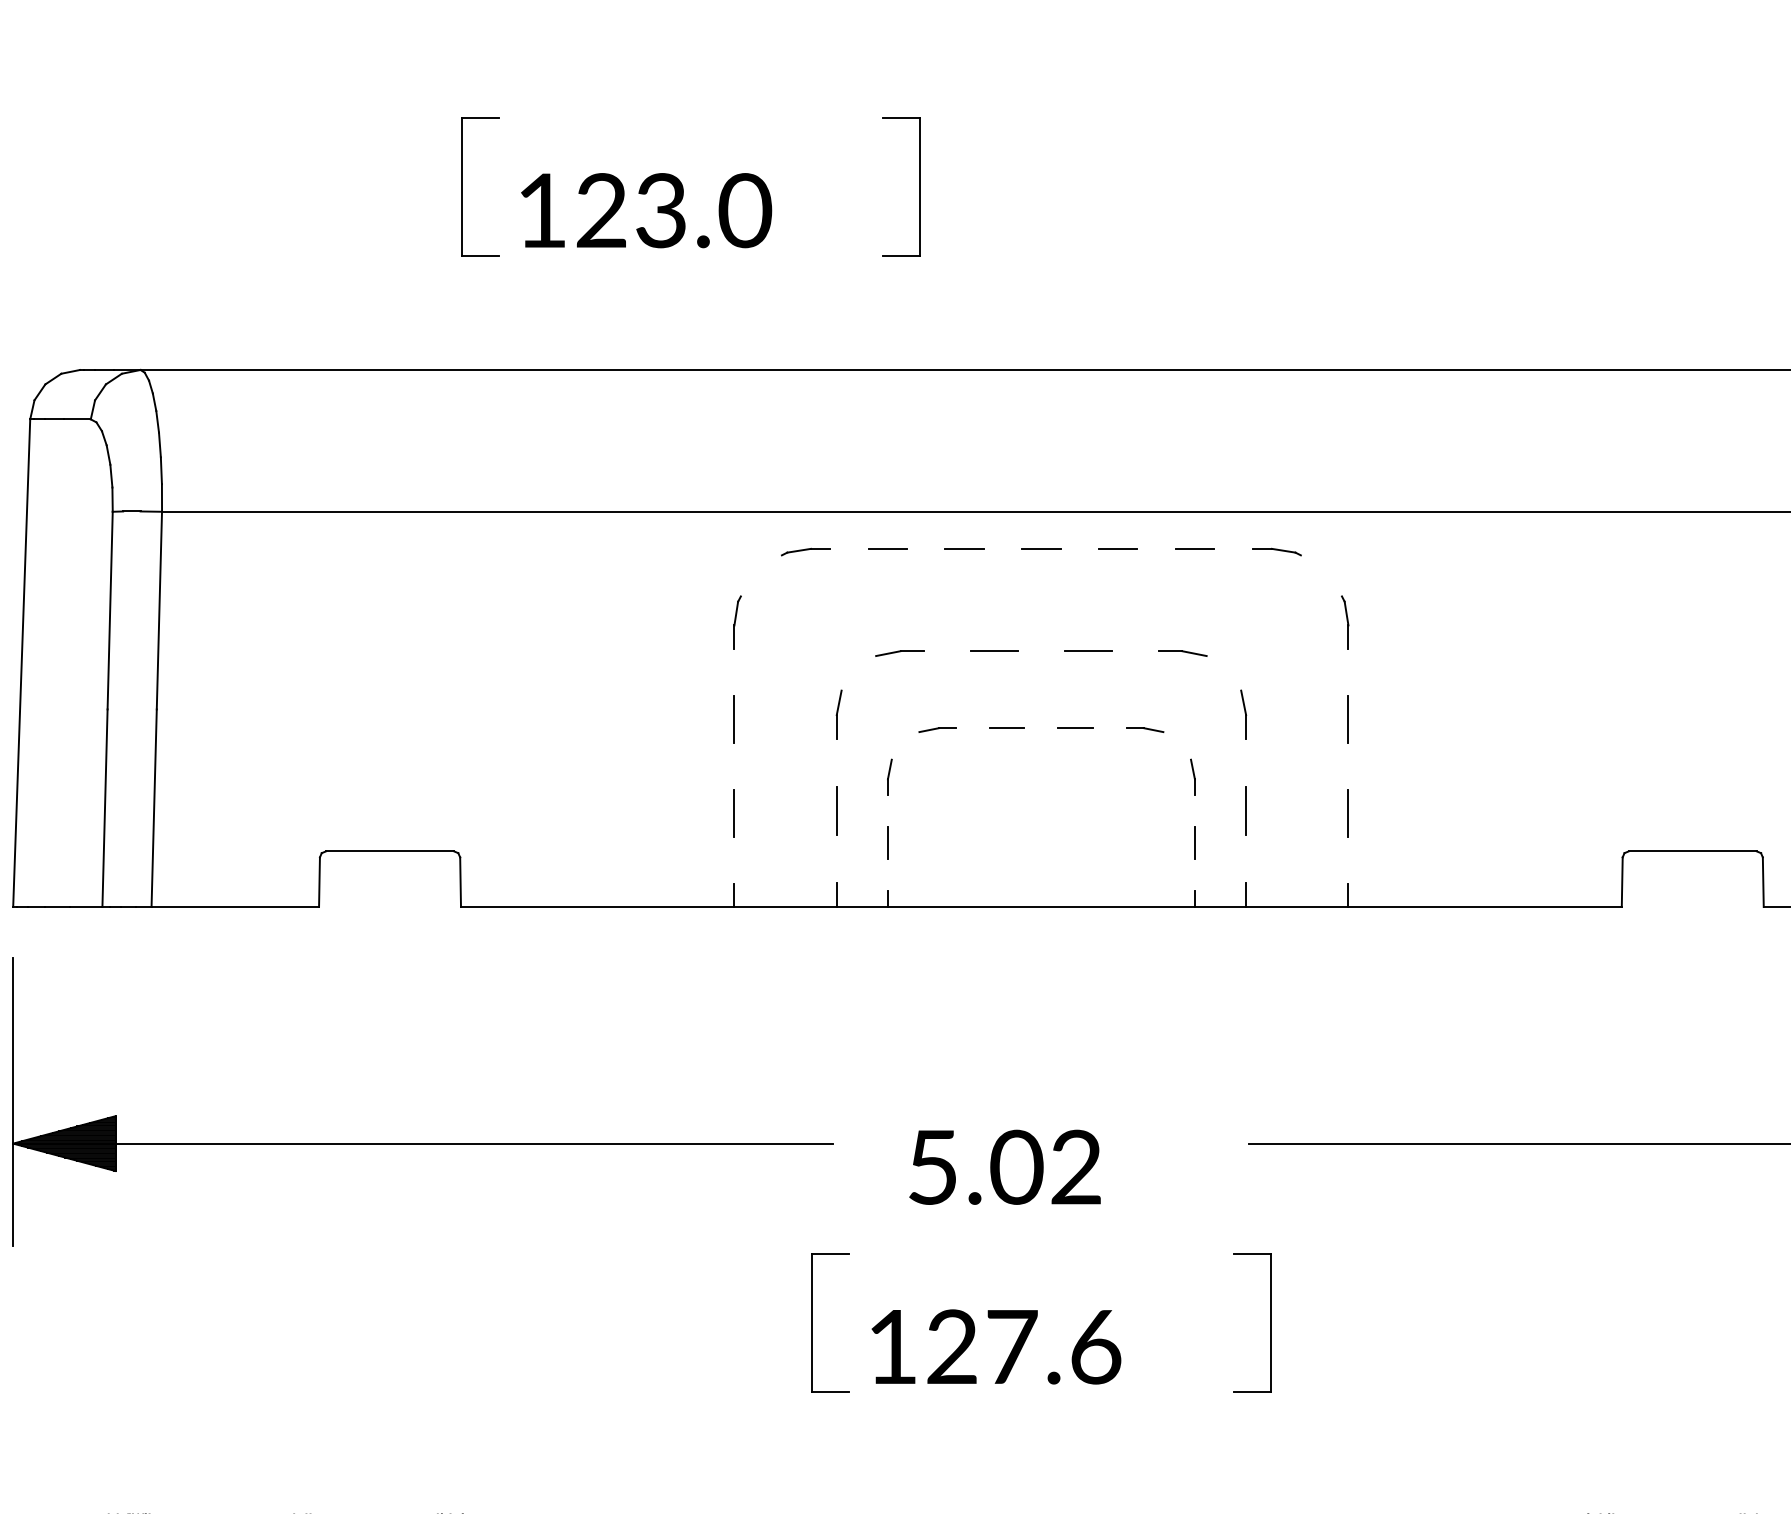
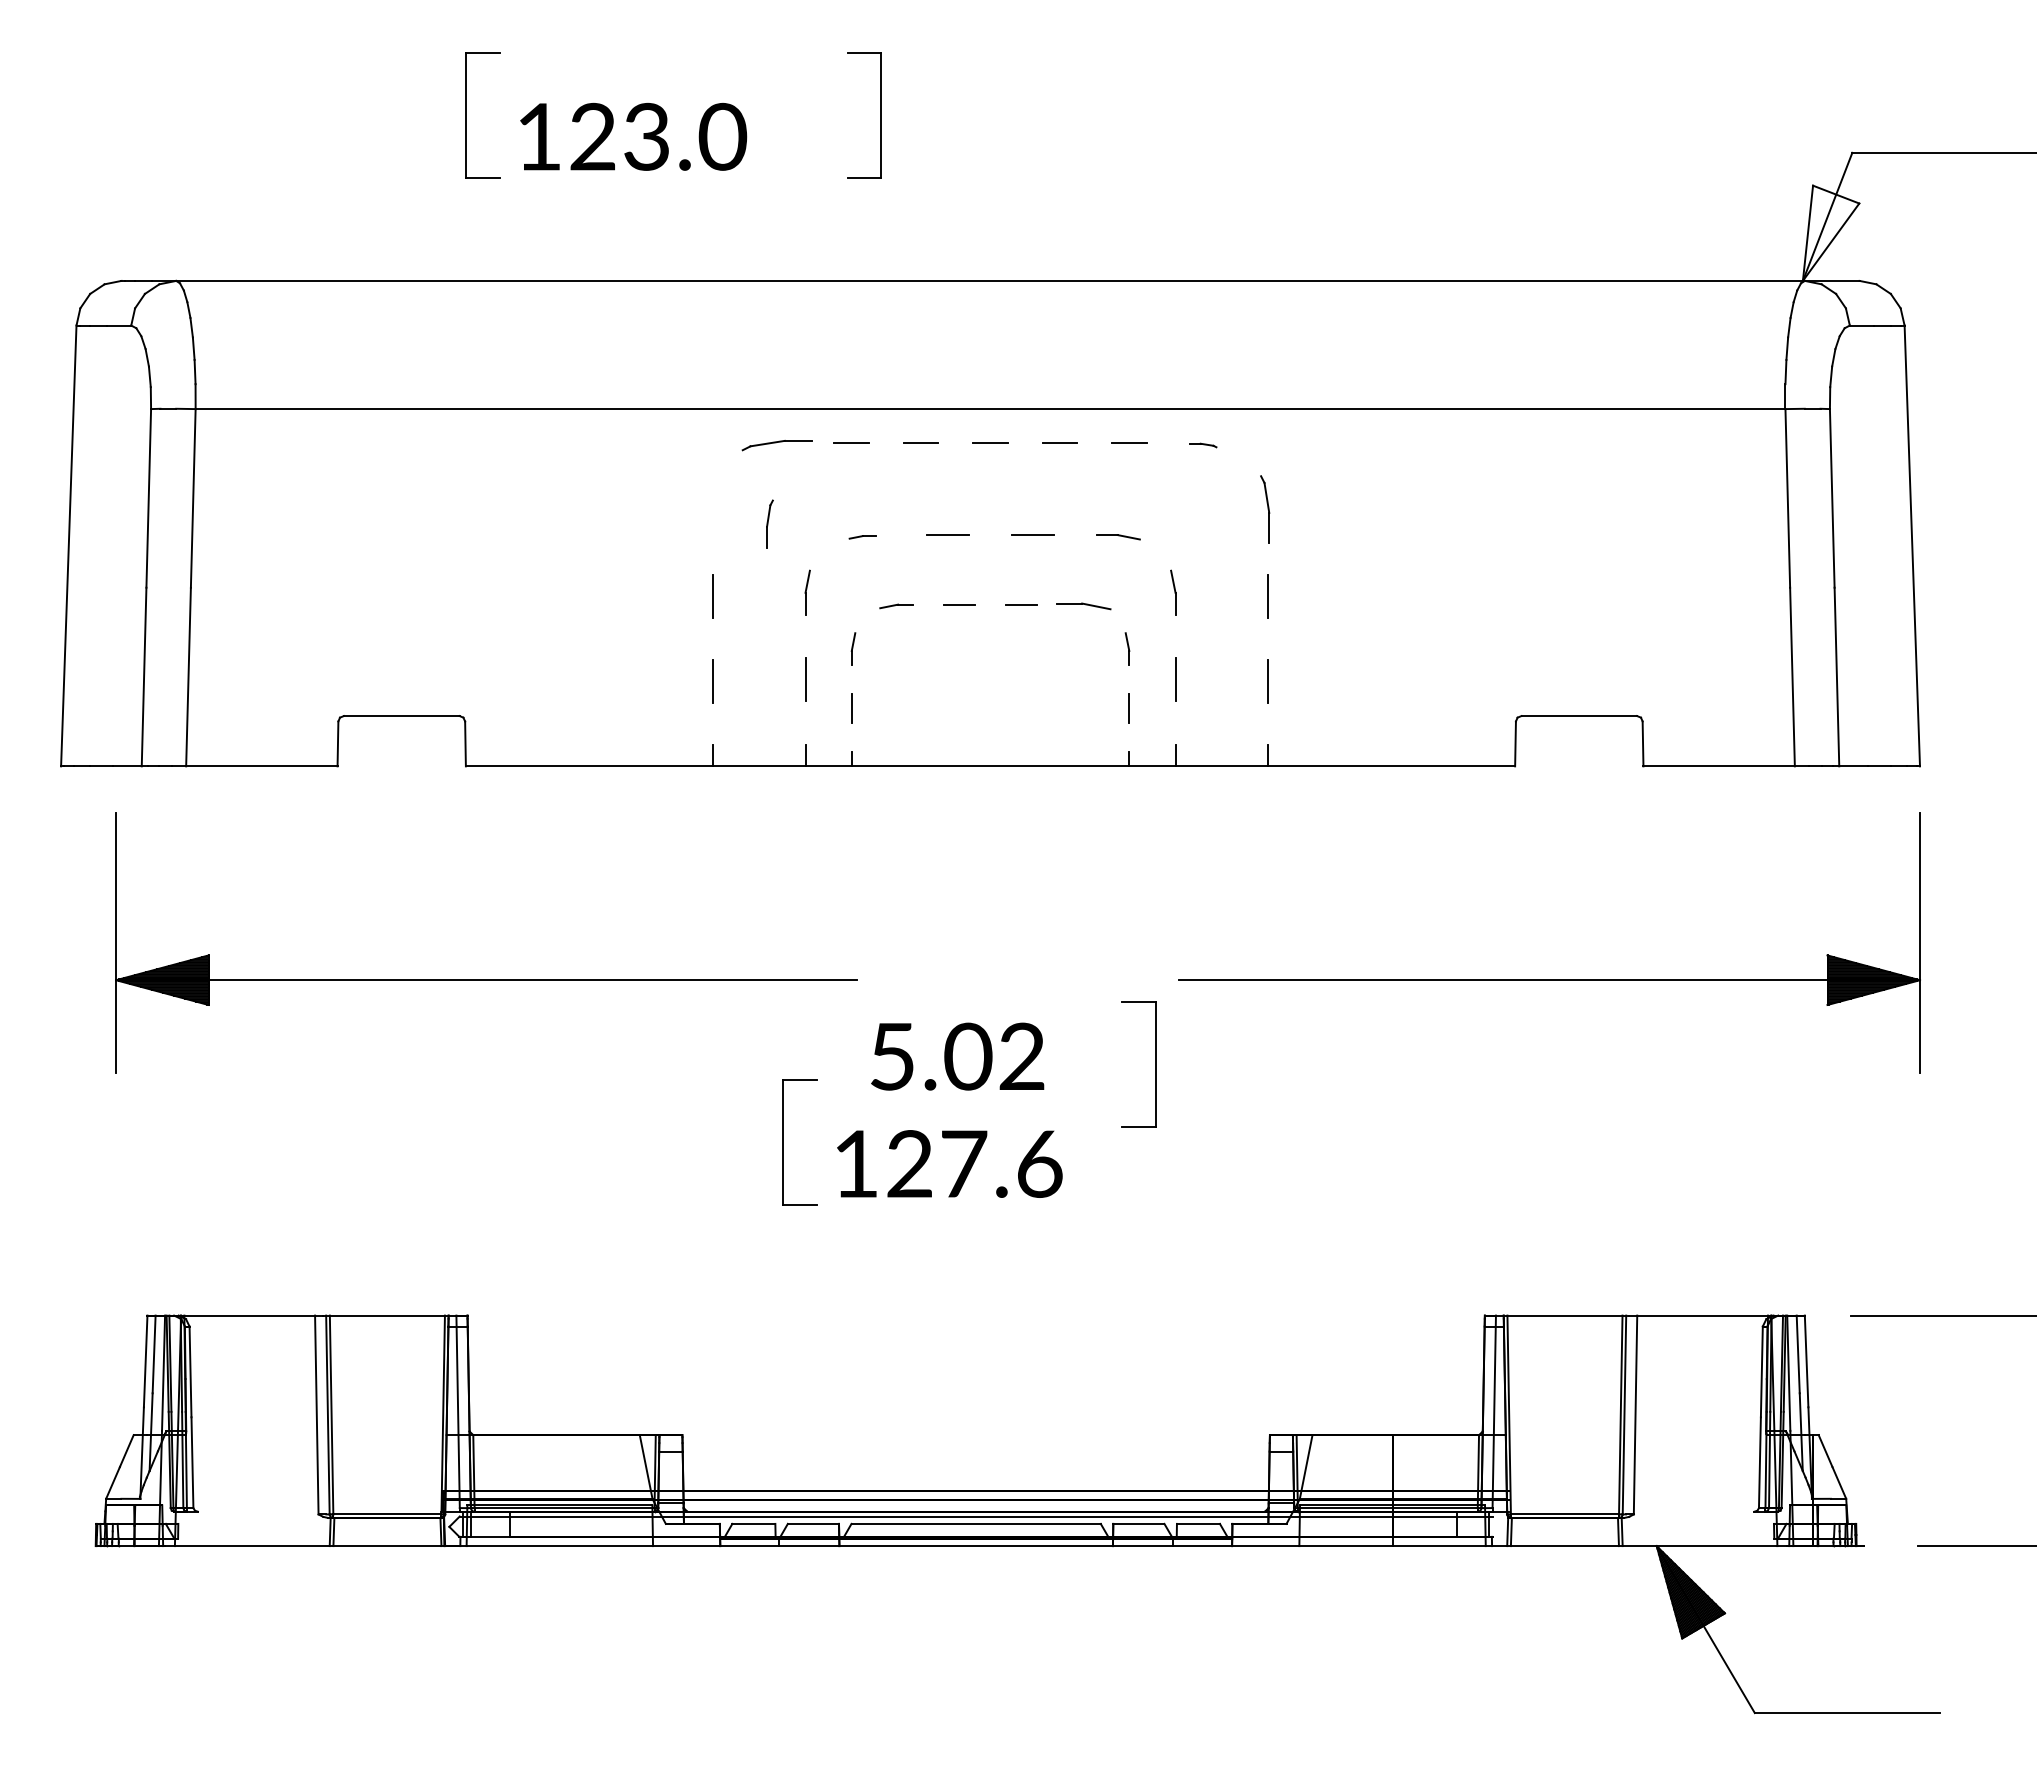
part: (805, 552) -> (777, 445), size x1.6
part: (1277, 552) -> (1203, 445), size x0.6
part: (737, 621) -> (769, 523), moved
part: (1344, 621) -> (1264, 508), size x1.4
part: (899, 653) -> (862, 537), size x0.6
part: (1145, 730) -> (1084, 606), size x1.6
part: (422, 1142) -> (486, 979), moved
text: (1004, 1167) -> (957, 1056), moved
part: (1270, 1323) -> (1155, 1064), moved

